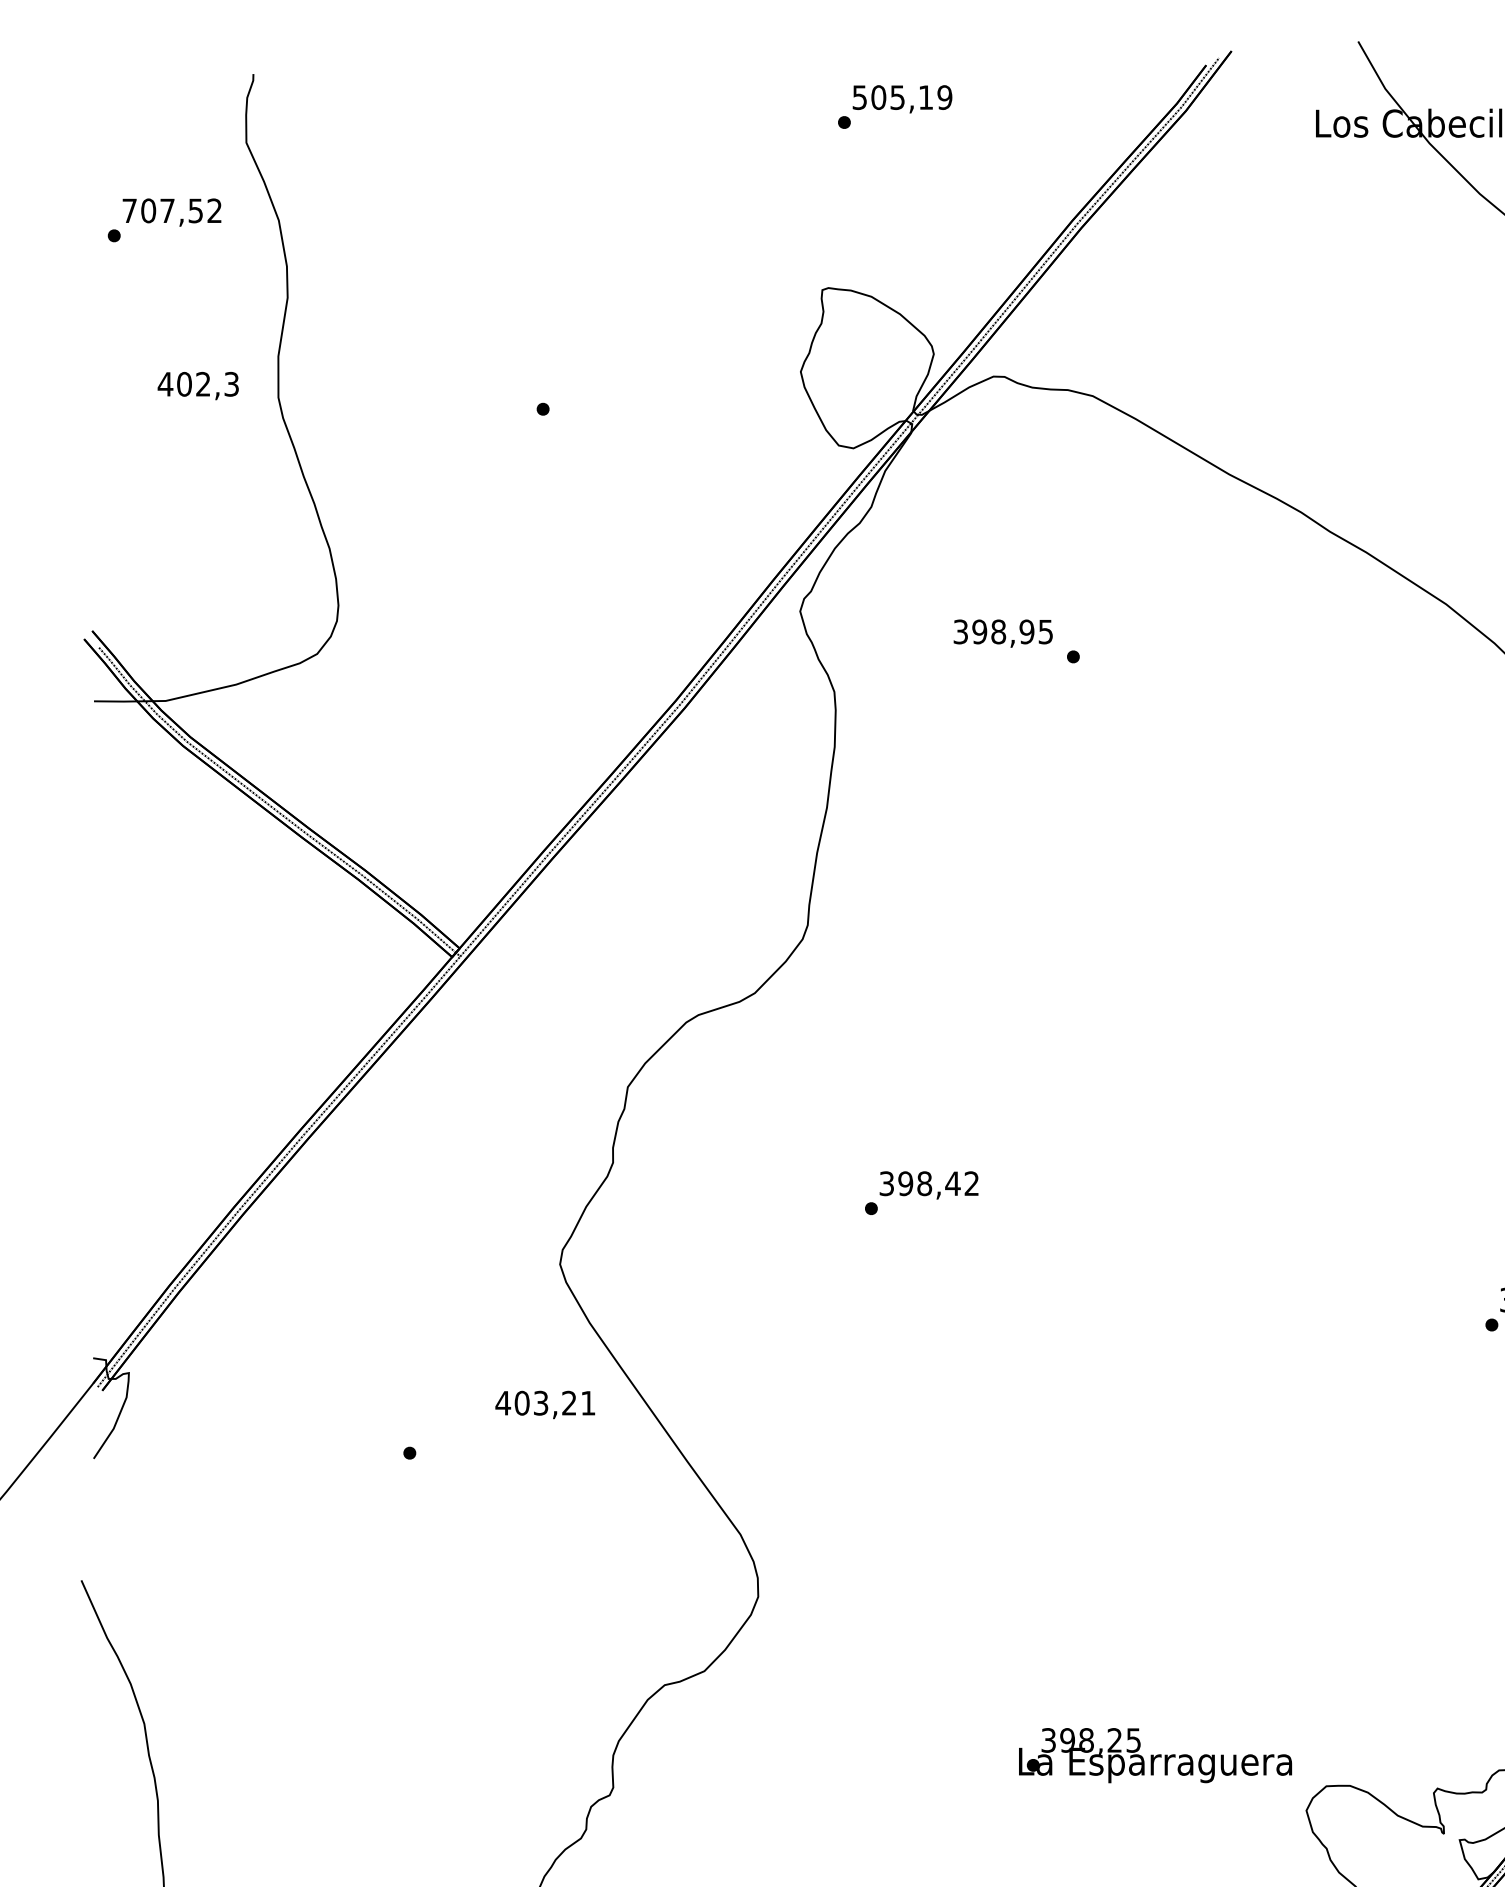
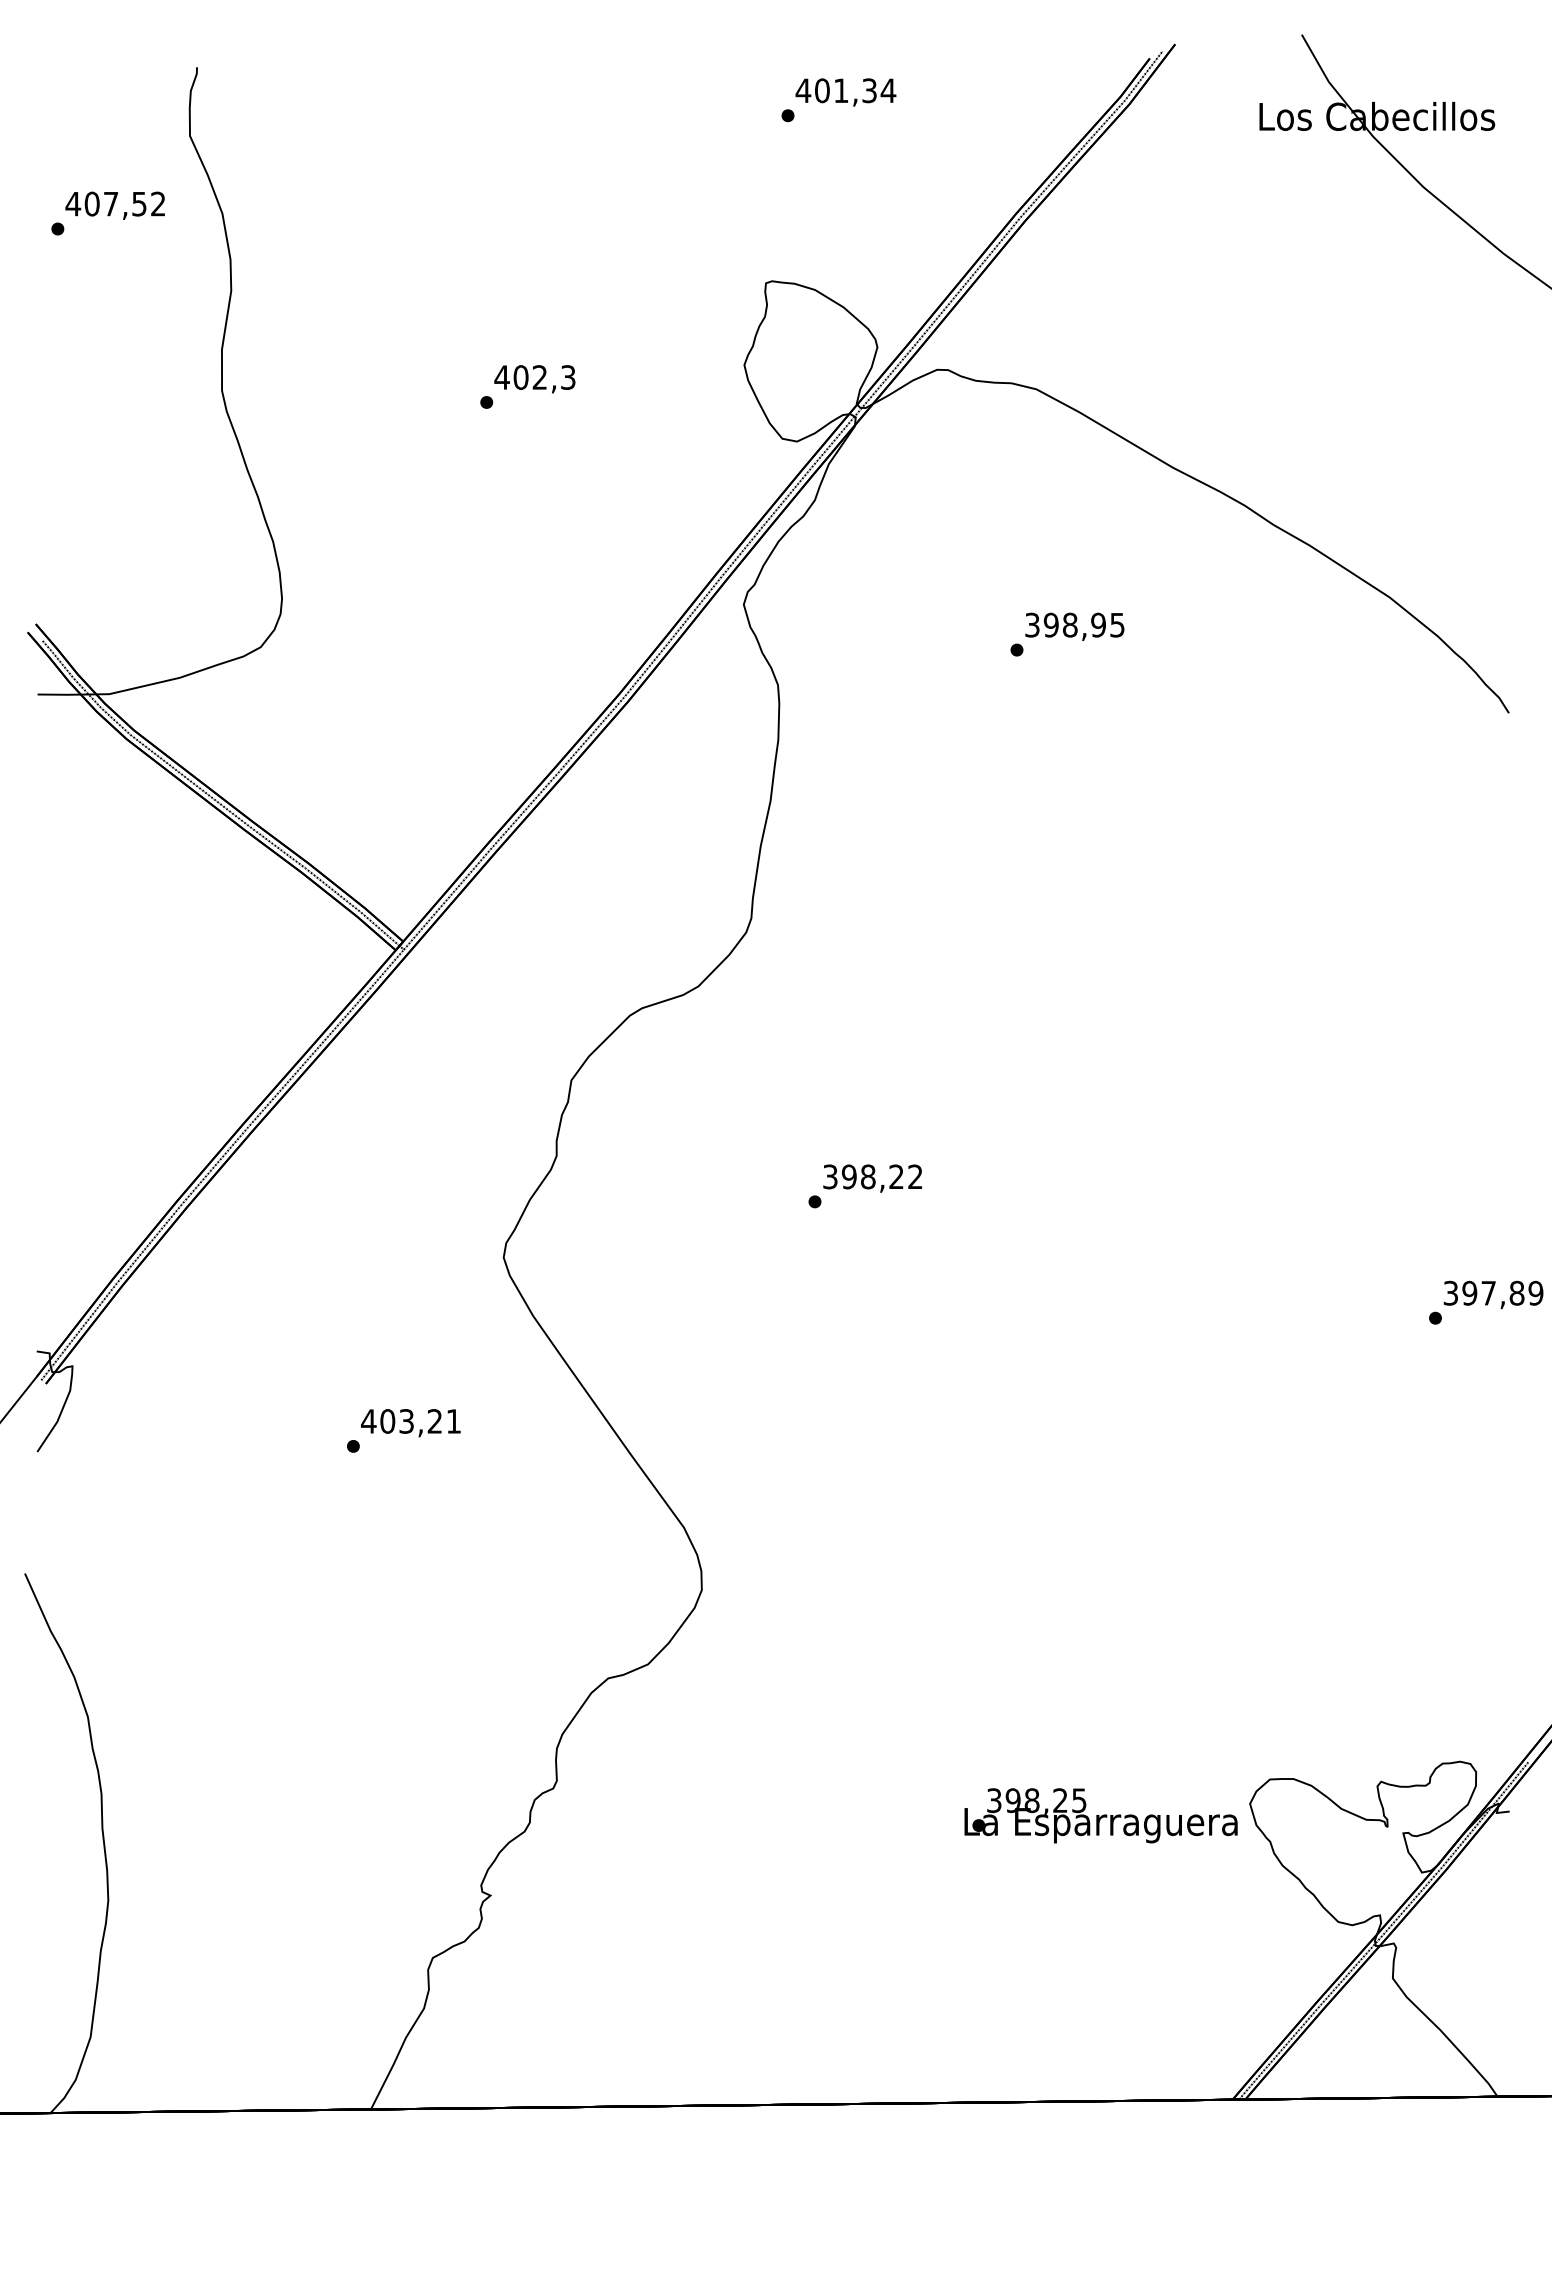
text: (901, 97) -> (845, 90), 505,19 -> 401,34
text: (129, 211) -> (73, 204), 707,52 -> 407,52
text: (197, 386) -> (534, 379), moved
text: (1002, 633) -> (1074, 626), moved
text: (952, 1183) -> (896, 1176), 398,42 -> 398,22
text: (544, 1405) -> (410, 1423), moved
text: (1154, 1755) -> (1100, 1815), moved

